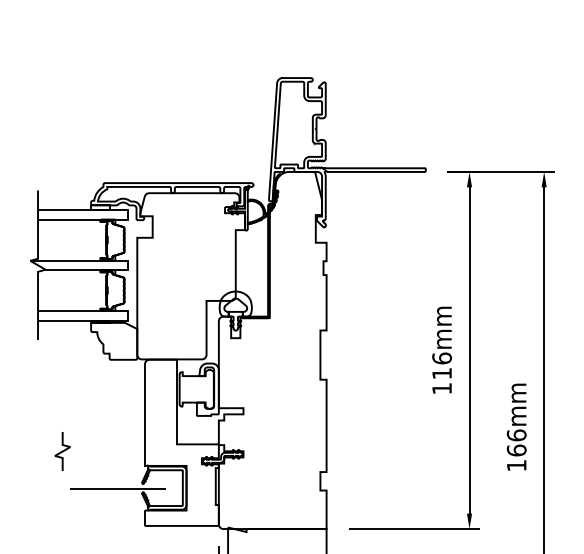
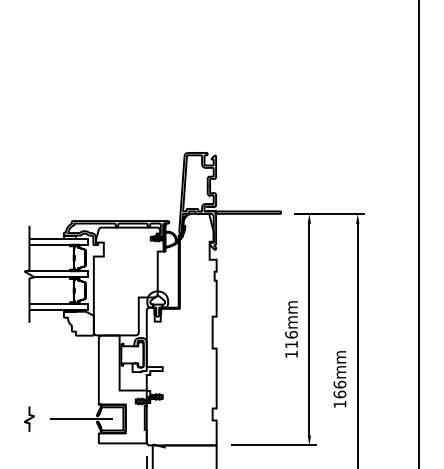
curve: (62, 450) -> (29, 418), moved

